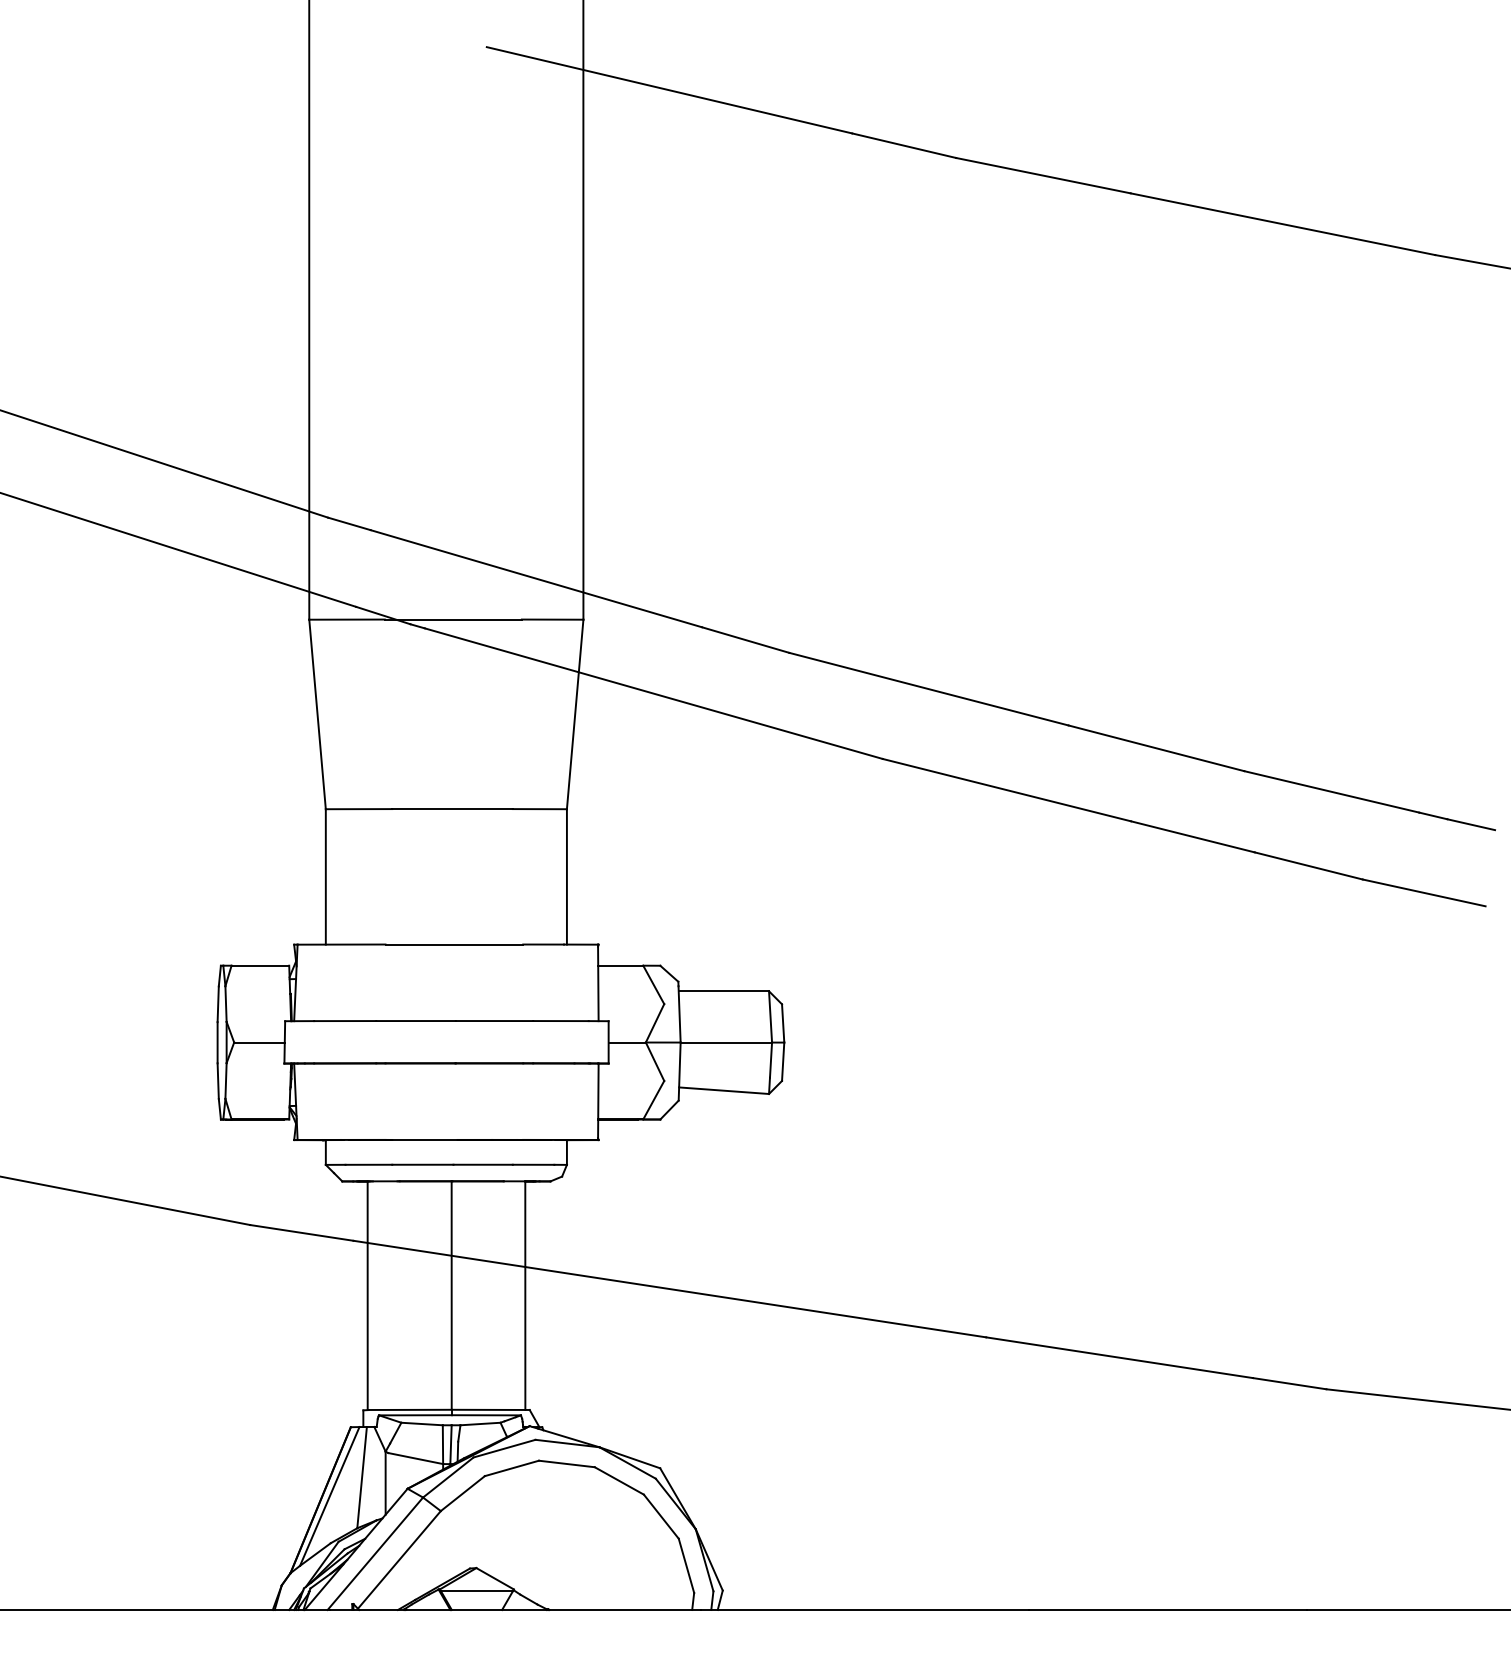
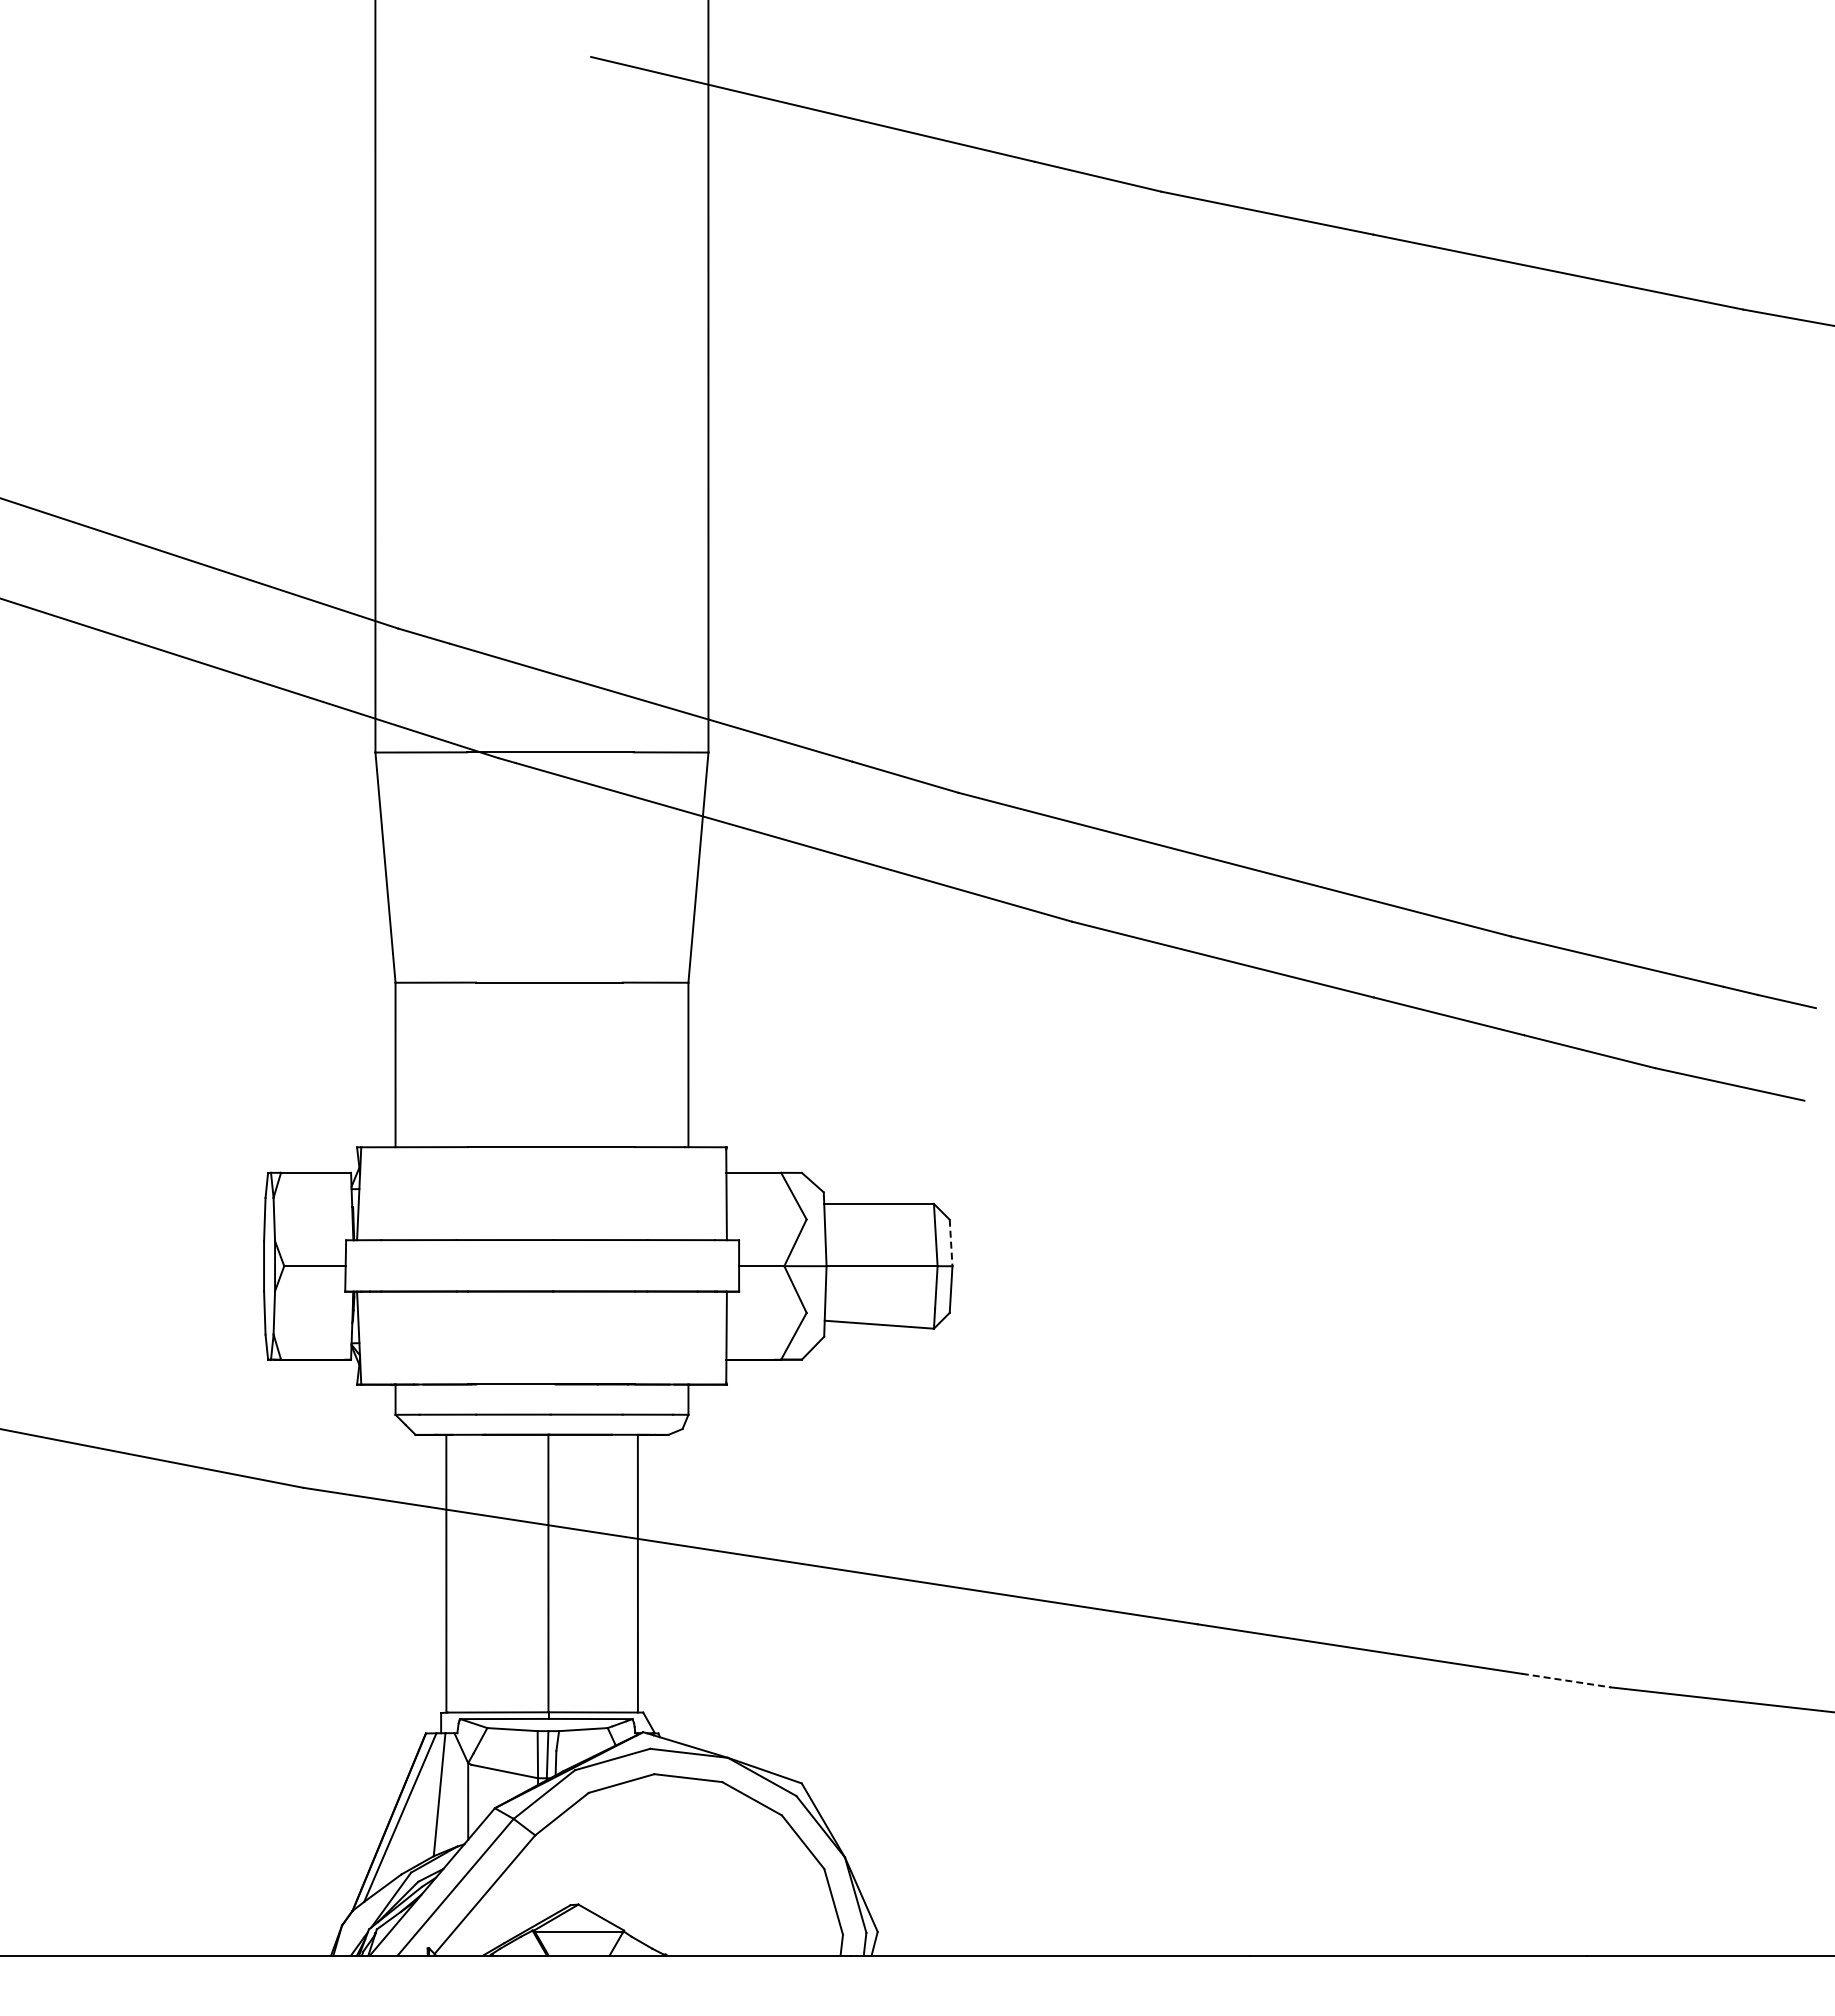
line: (783, 1023) -> (951, 1243), solid -> dashed
line: (1289, 1383) -> (1566, 1680), solid -> dashed

